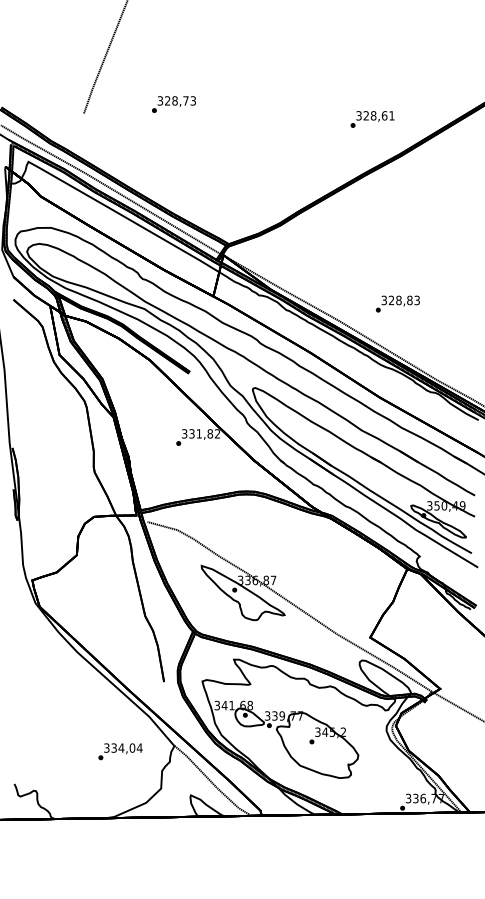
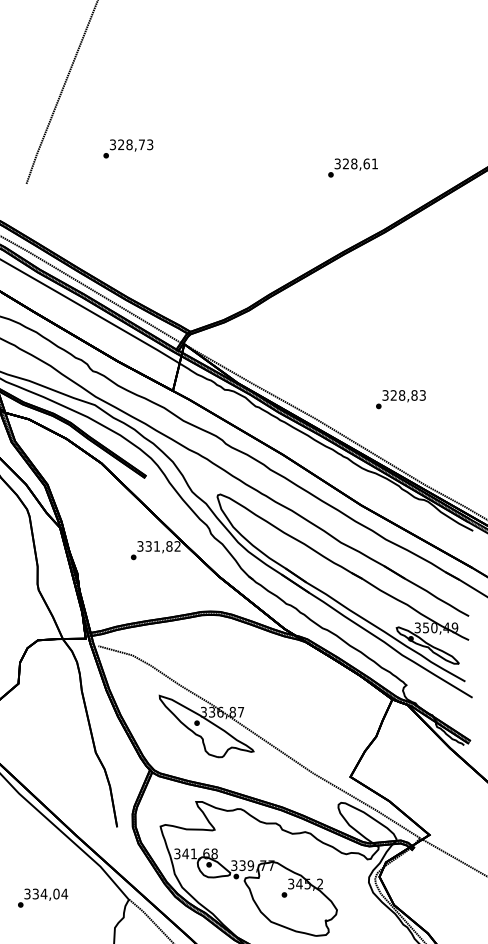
text: (173, 104) -> (127, 148), moved
text: (372, 119) -> (352, 168), moved
text: (397, 303) -> (400, 398), moved
text: (120, 751) -> (42, 897), moved

